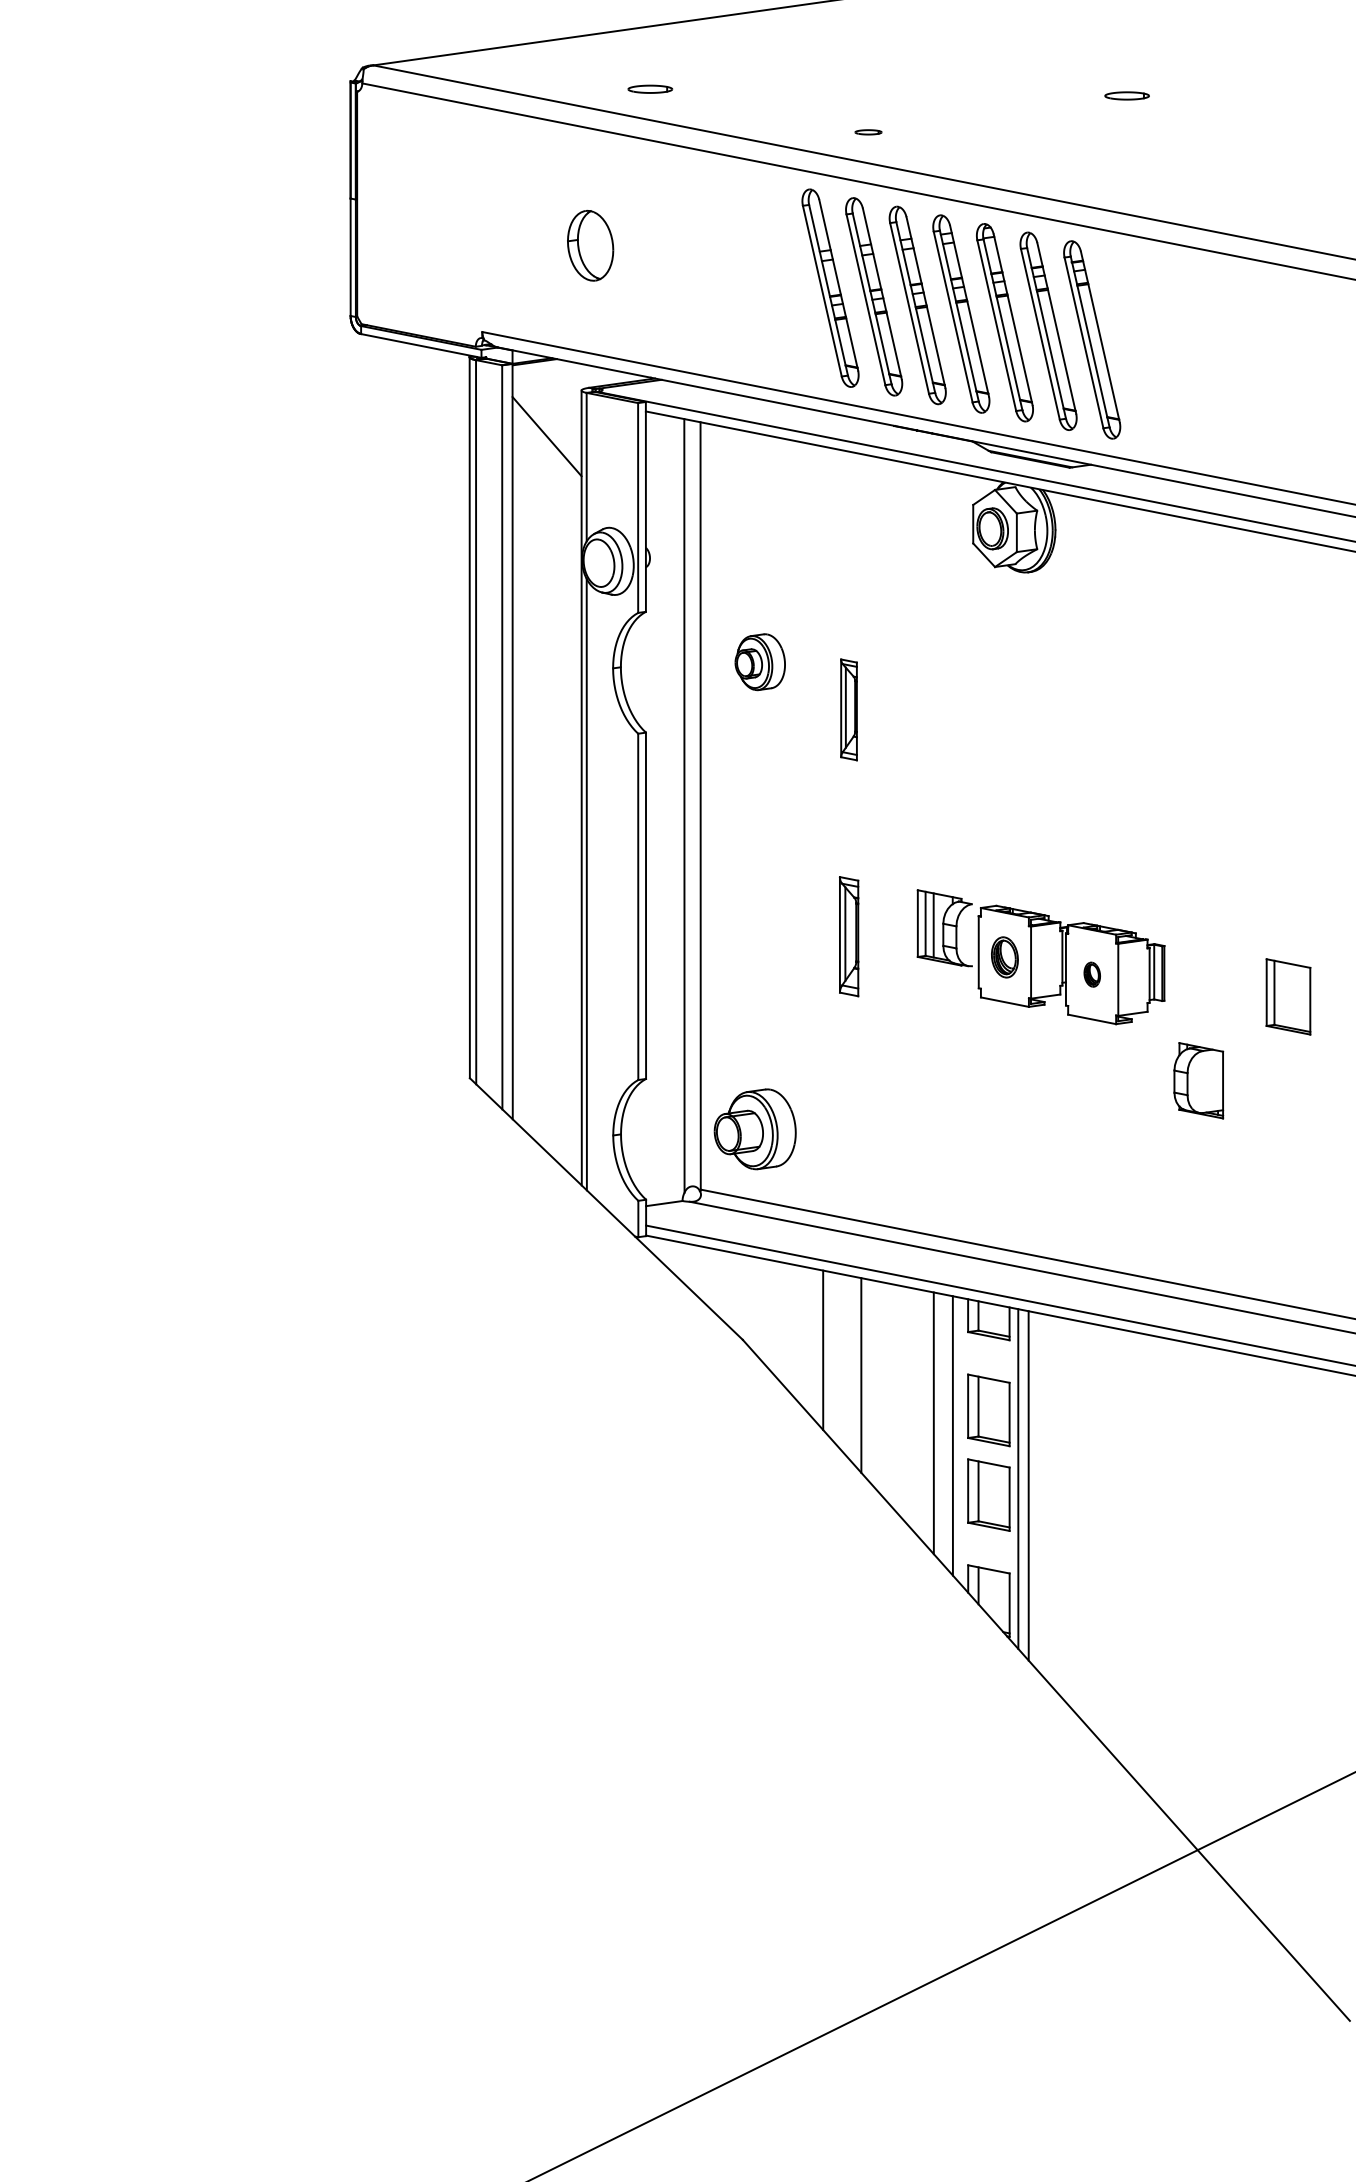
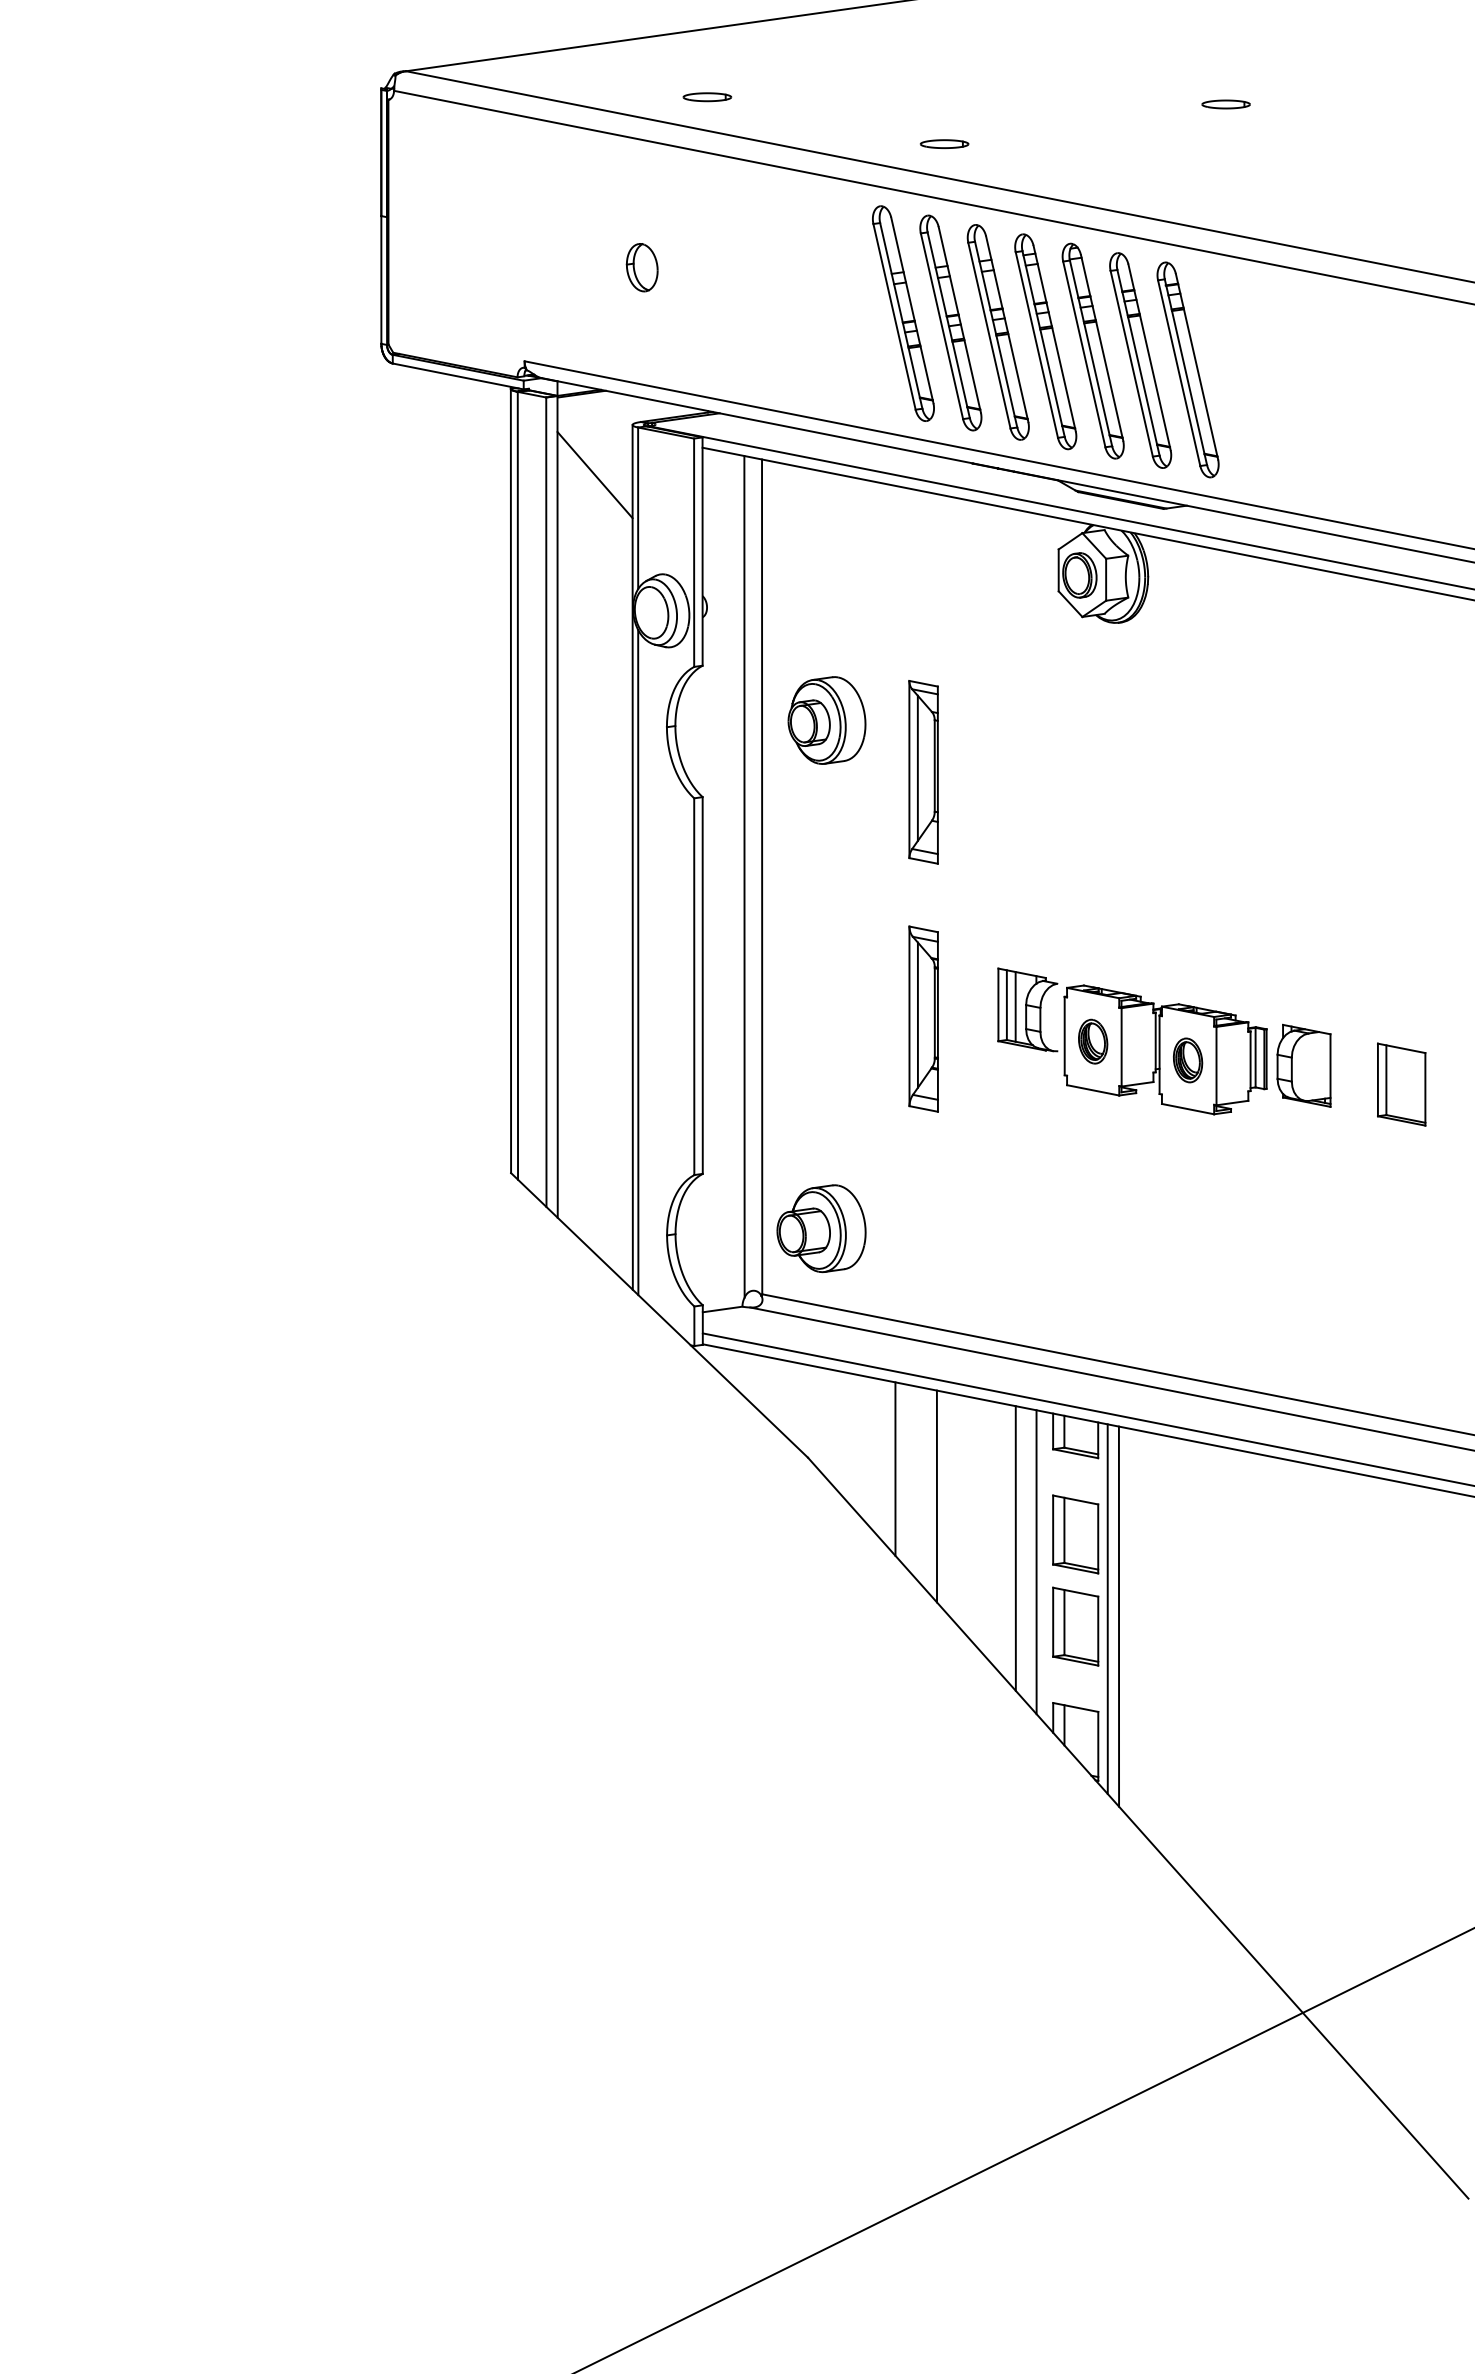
part: (868, 131) -> (944, 143), size x1.67
part: (589, 245) -> (641, 267), size x0.62
part: (759, 662) -> (826, 720), size x1.43
part: (848, 709) -> (923, 772), size x1.67
part: (848, 936) -> (923, 1018), size x1.43
part: (1092, 974) -> (1188, 1060), size x1.67
part: (1198, 1080) -> (1303, 1065), moved

